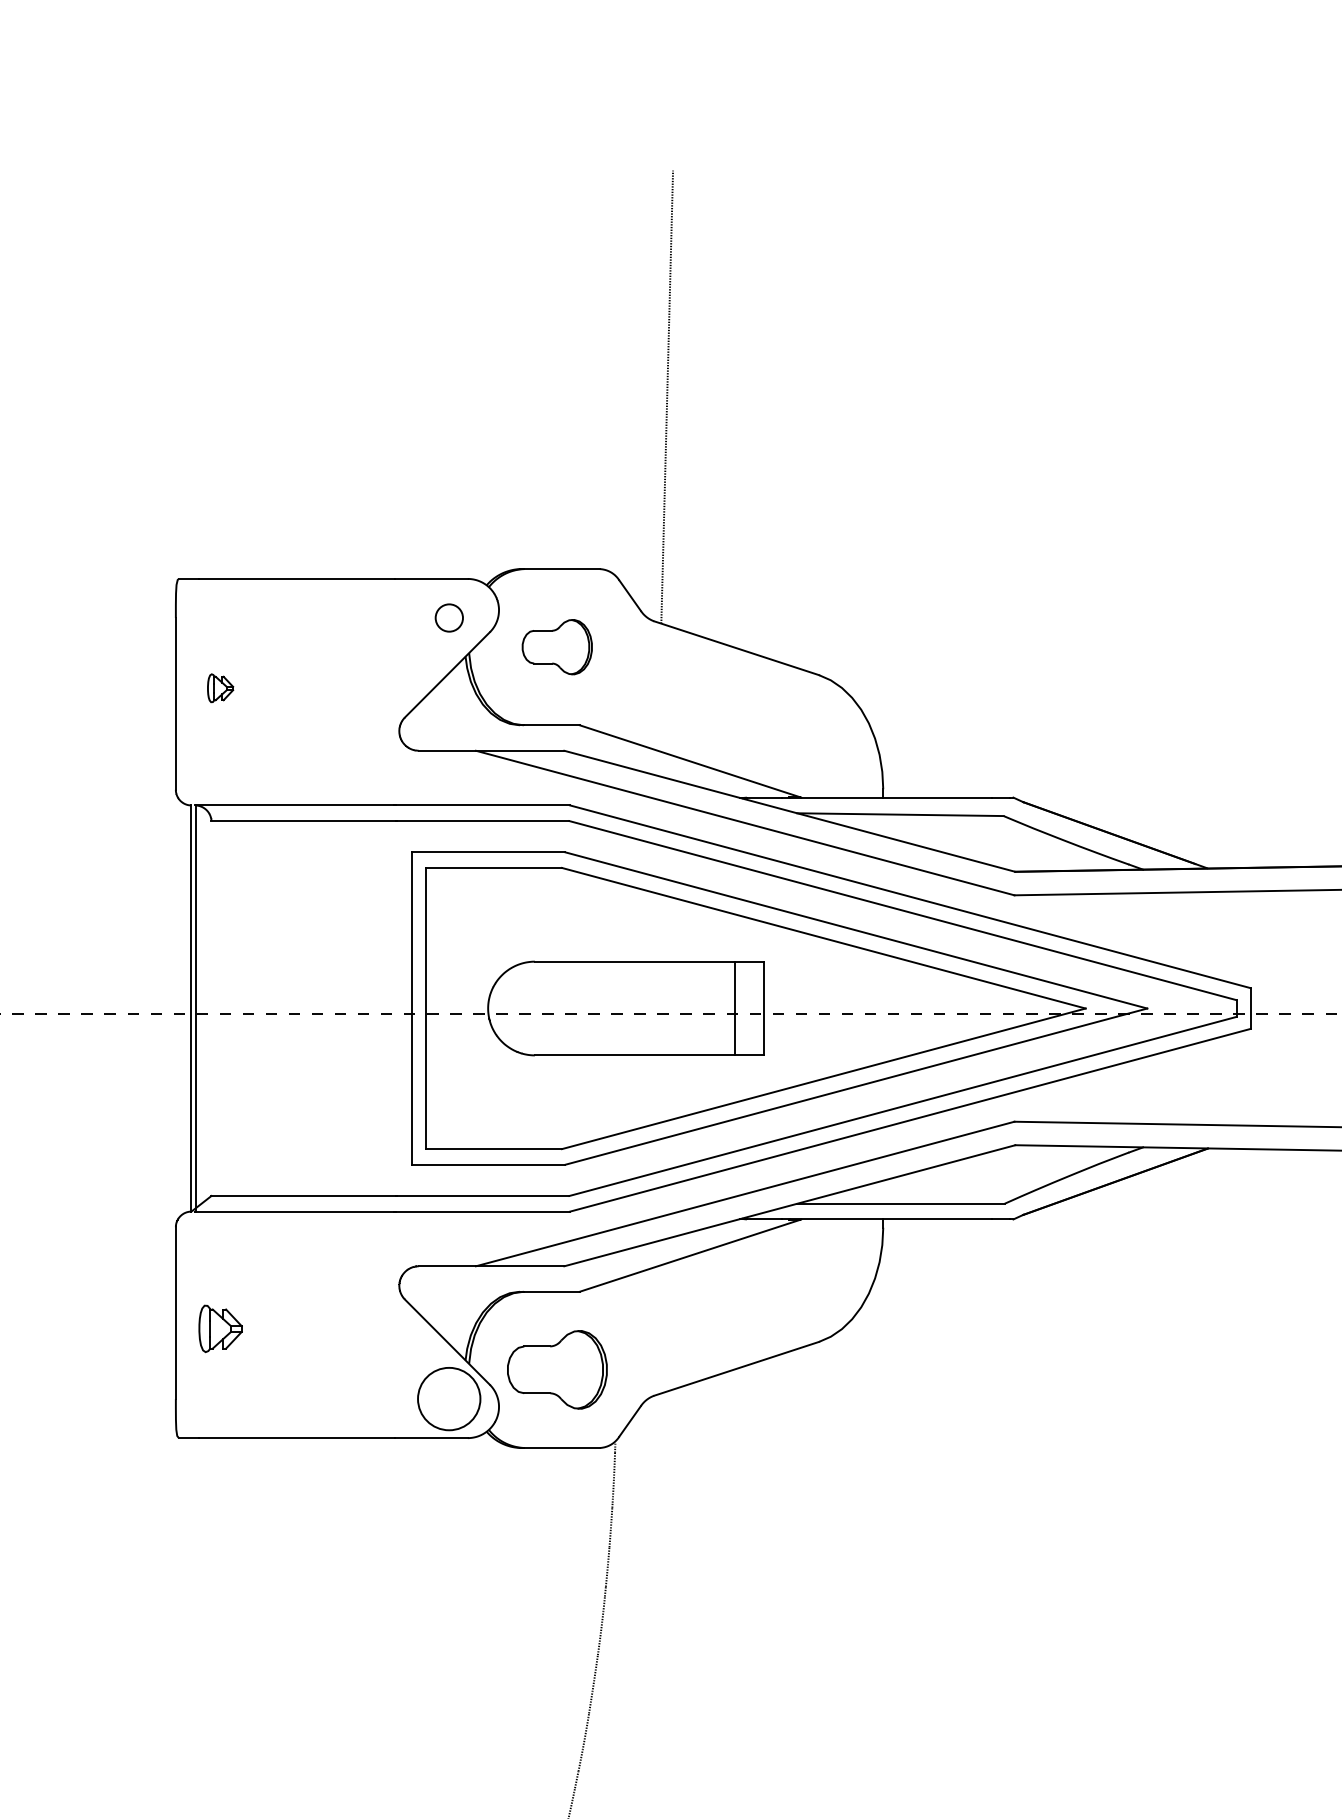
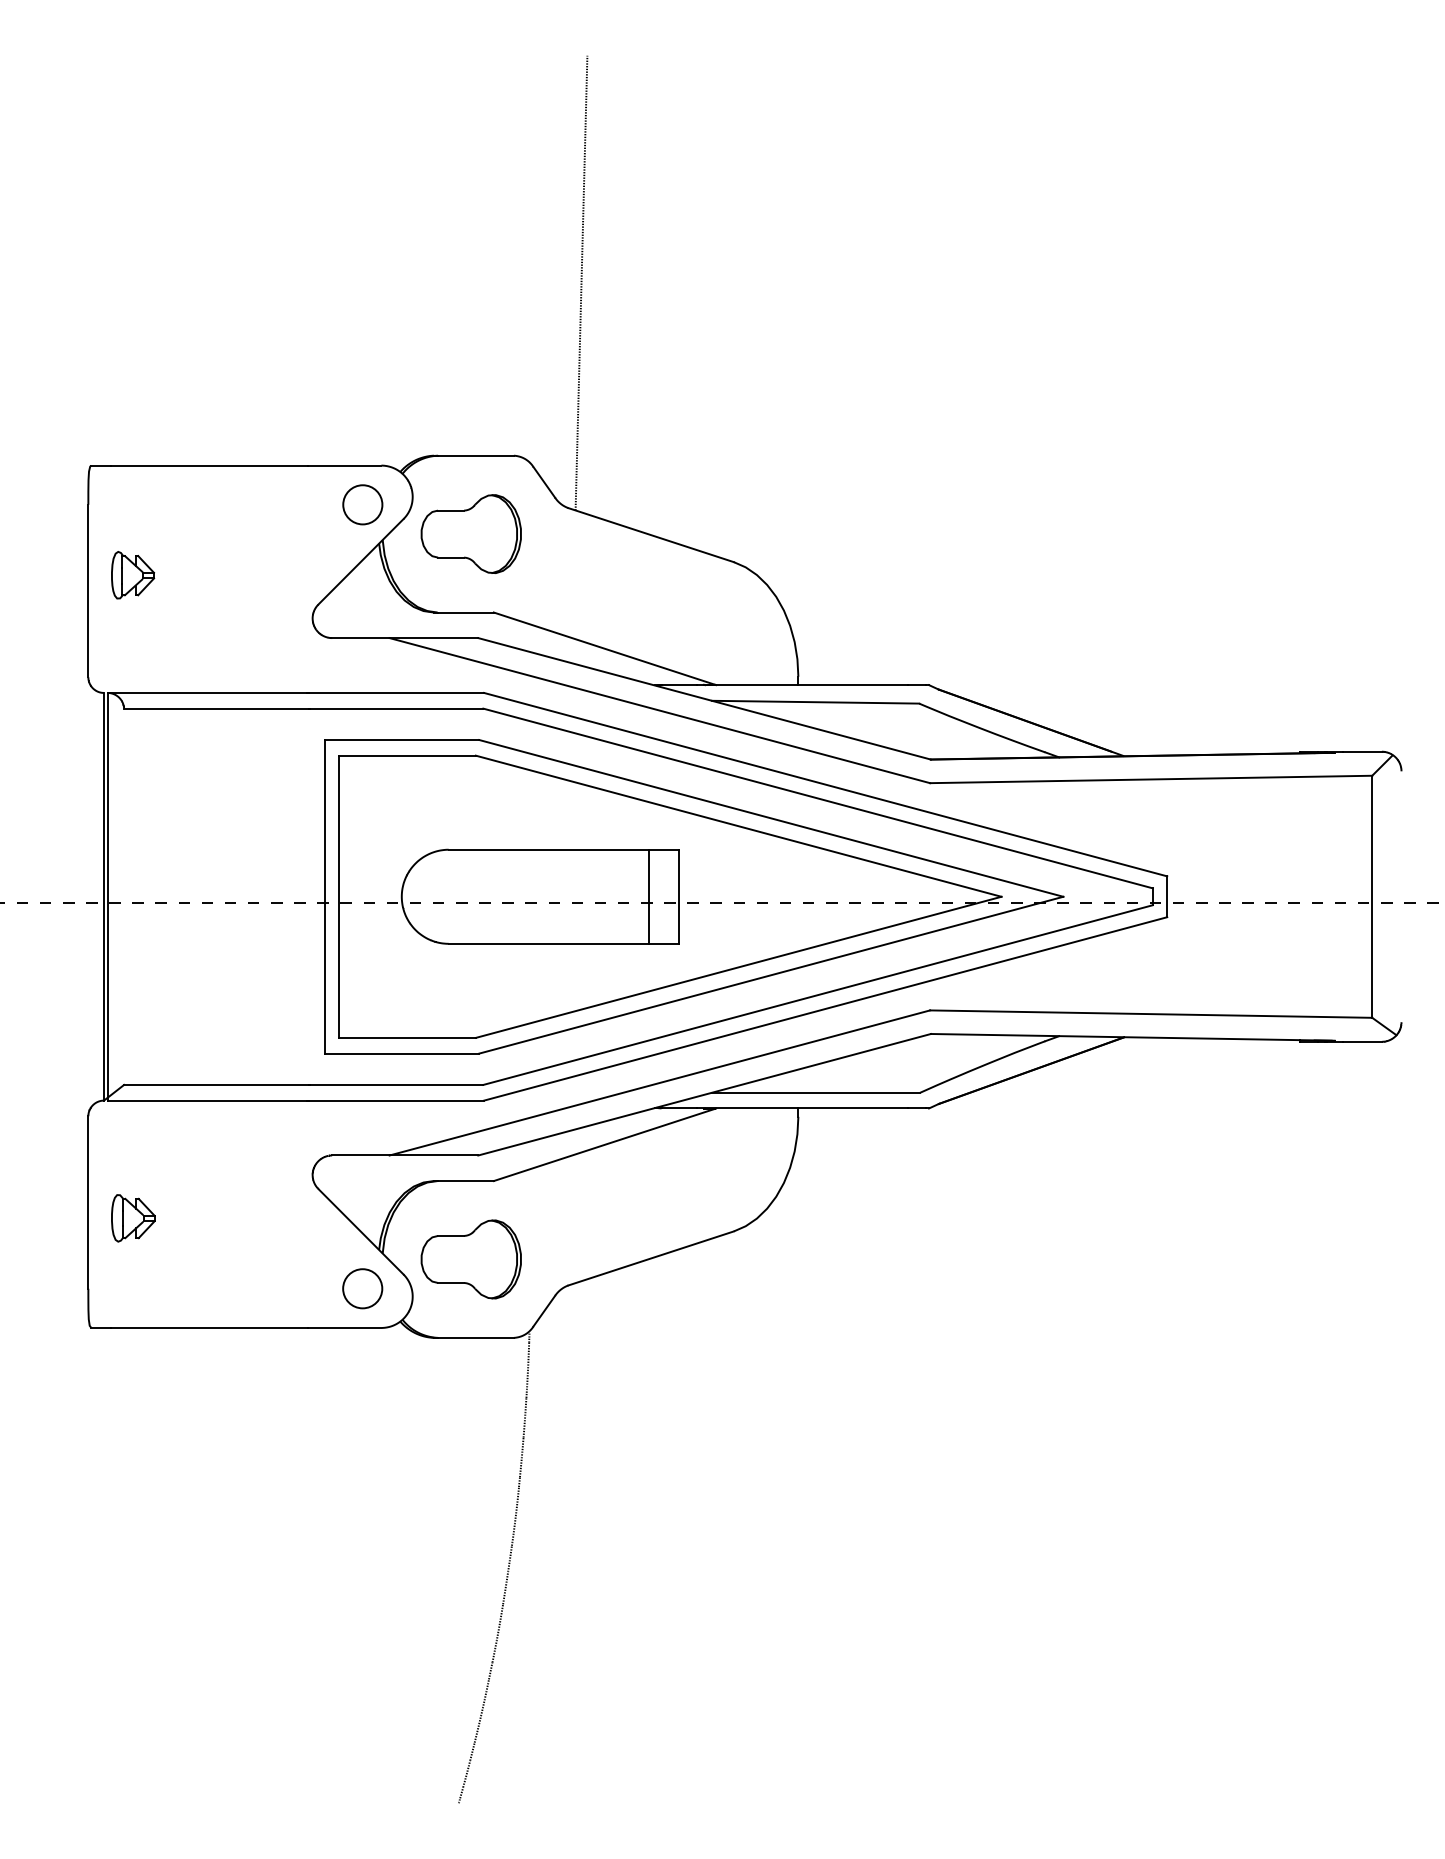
circle: (449, 617) -> (362, 504), size x1.43
part: (556, 646) -> (470, 533), size x1.43
part: (220, 688) -> (133, 575), size x1.67
circle: (449, 1398) -> (362, 1288), size x0.62

